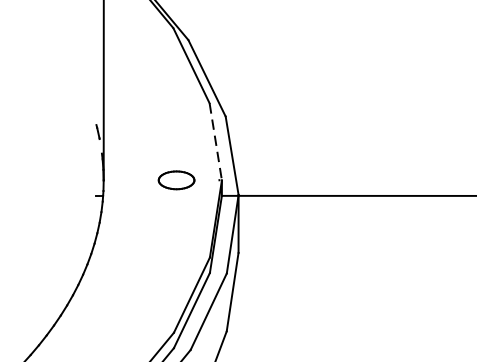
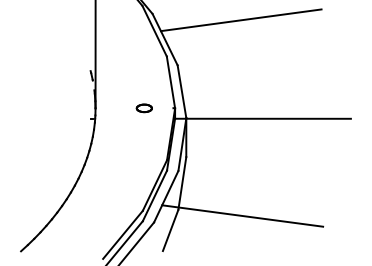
line: (319, 49) -> (240, 20), added
line: (216, 141) -> (171, 82), dashed -> solid
part: (174, 180) -> (143, 108), size x0.62
line: (322, 339) -> (242, 215), added

